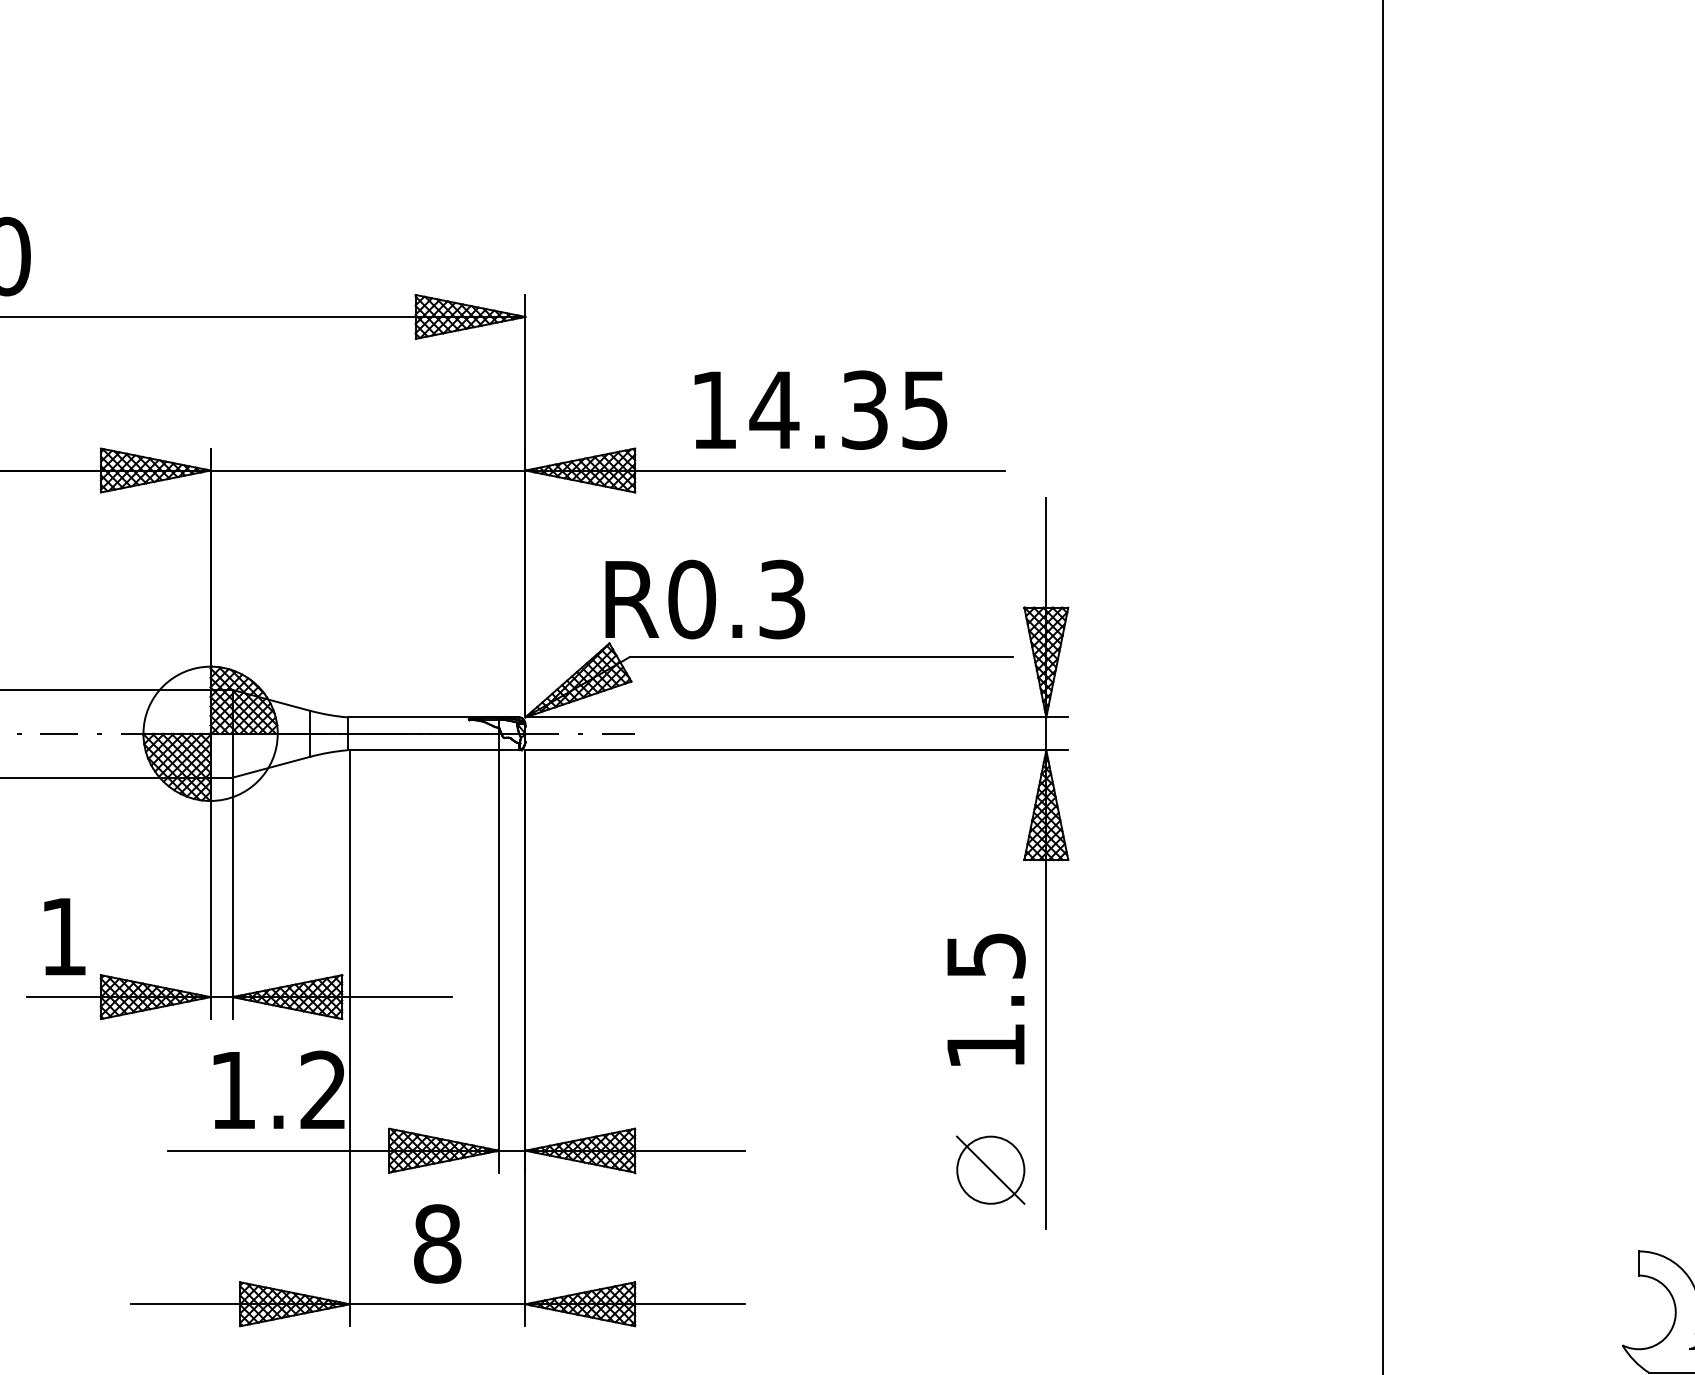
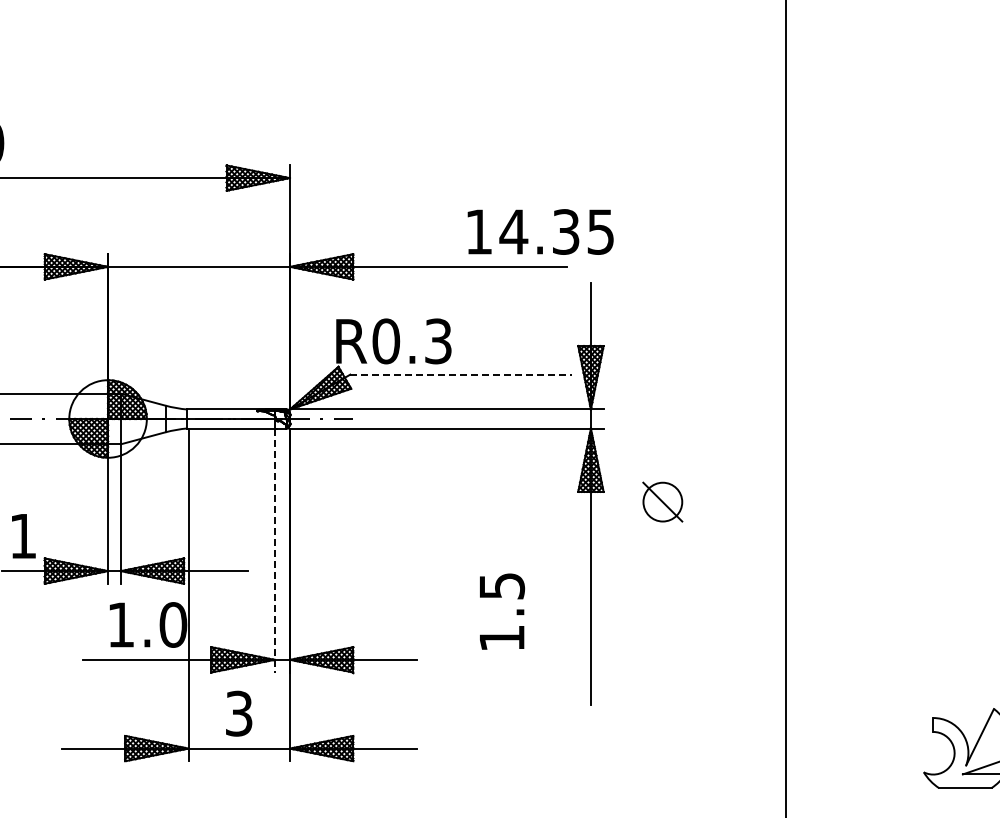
text: (820, 409) -> (540, 231), moved
line: (822, 656) -> (461, 374), solid -> dashed
line: (498, 963) -> (274, 551), solid -> dashed
text: (986, 999) -> (502, 611), moved
text: (323, 1089) -> (173, 624), 1.2 -> 1.0
part: (990, 1169) -> (662, 501), moved
text: (436, 1243) -> (238, 713), 8 -> 3

